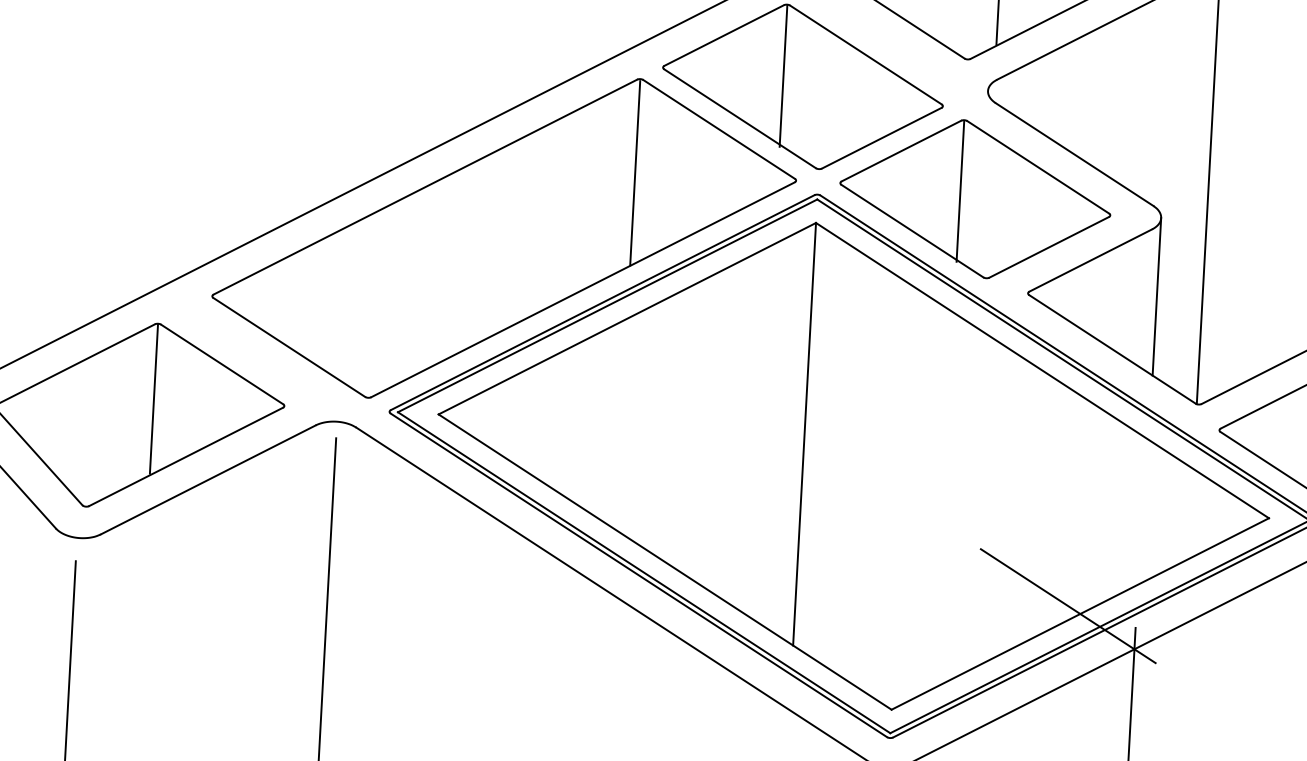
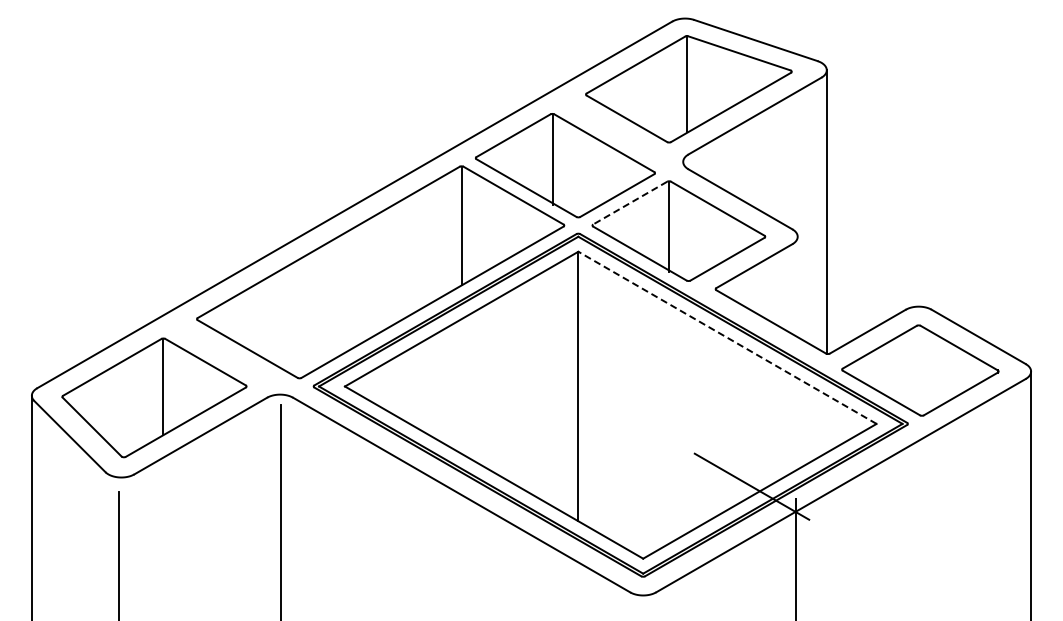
line: (901, 151) -> (630, 203), solid -> dashed
line: (1156, 296) -> (797, 286), removed
line: (1042, 370) -> (727, 337), solid -> dashed

